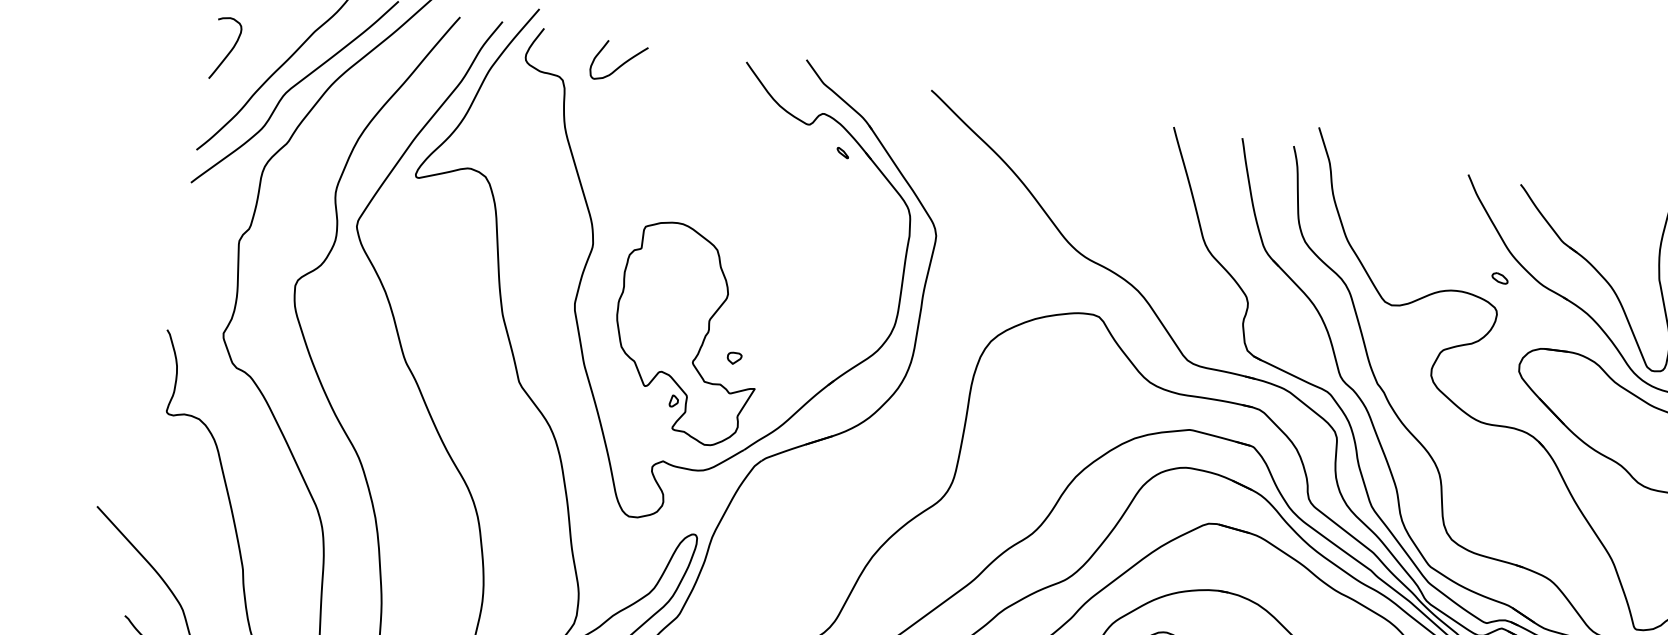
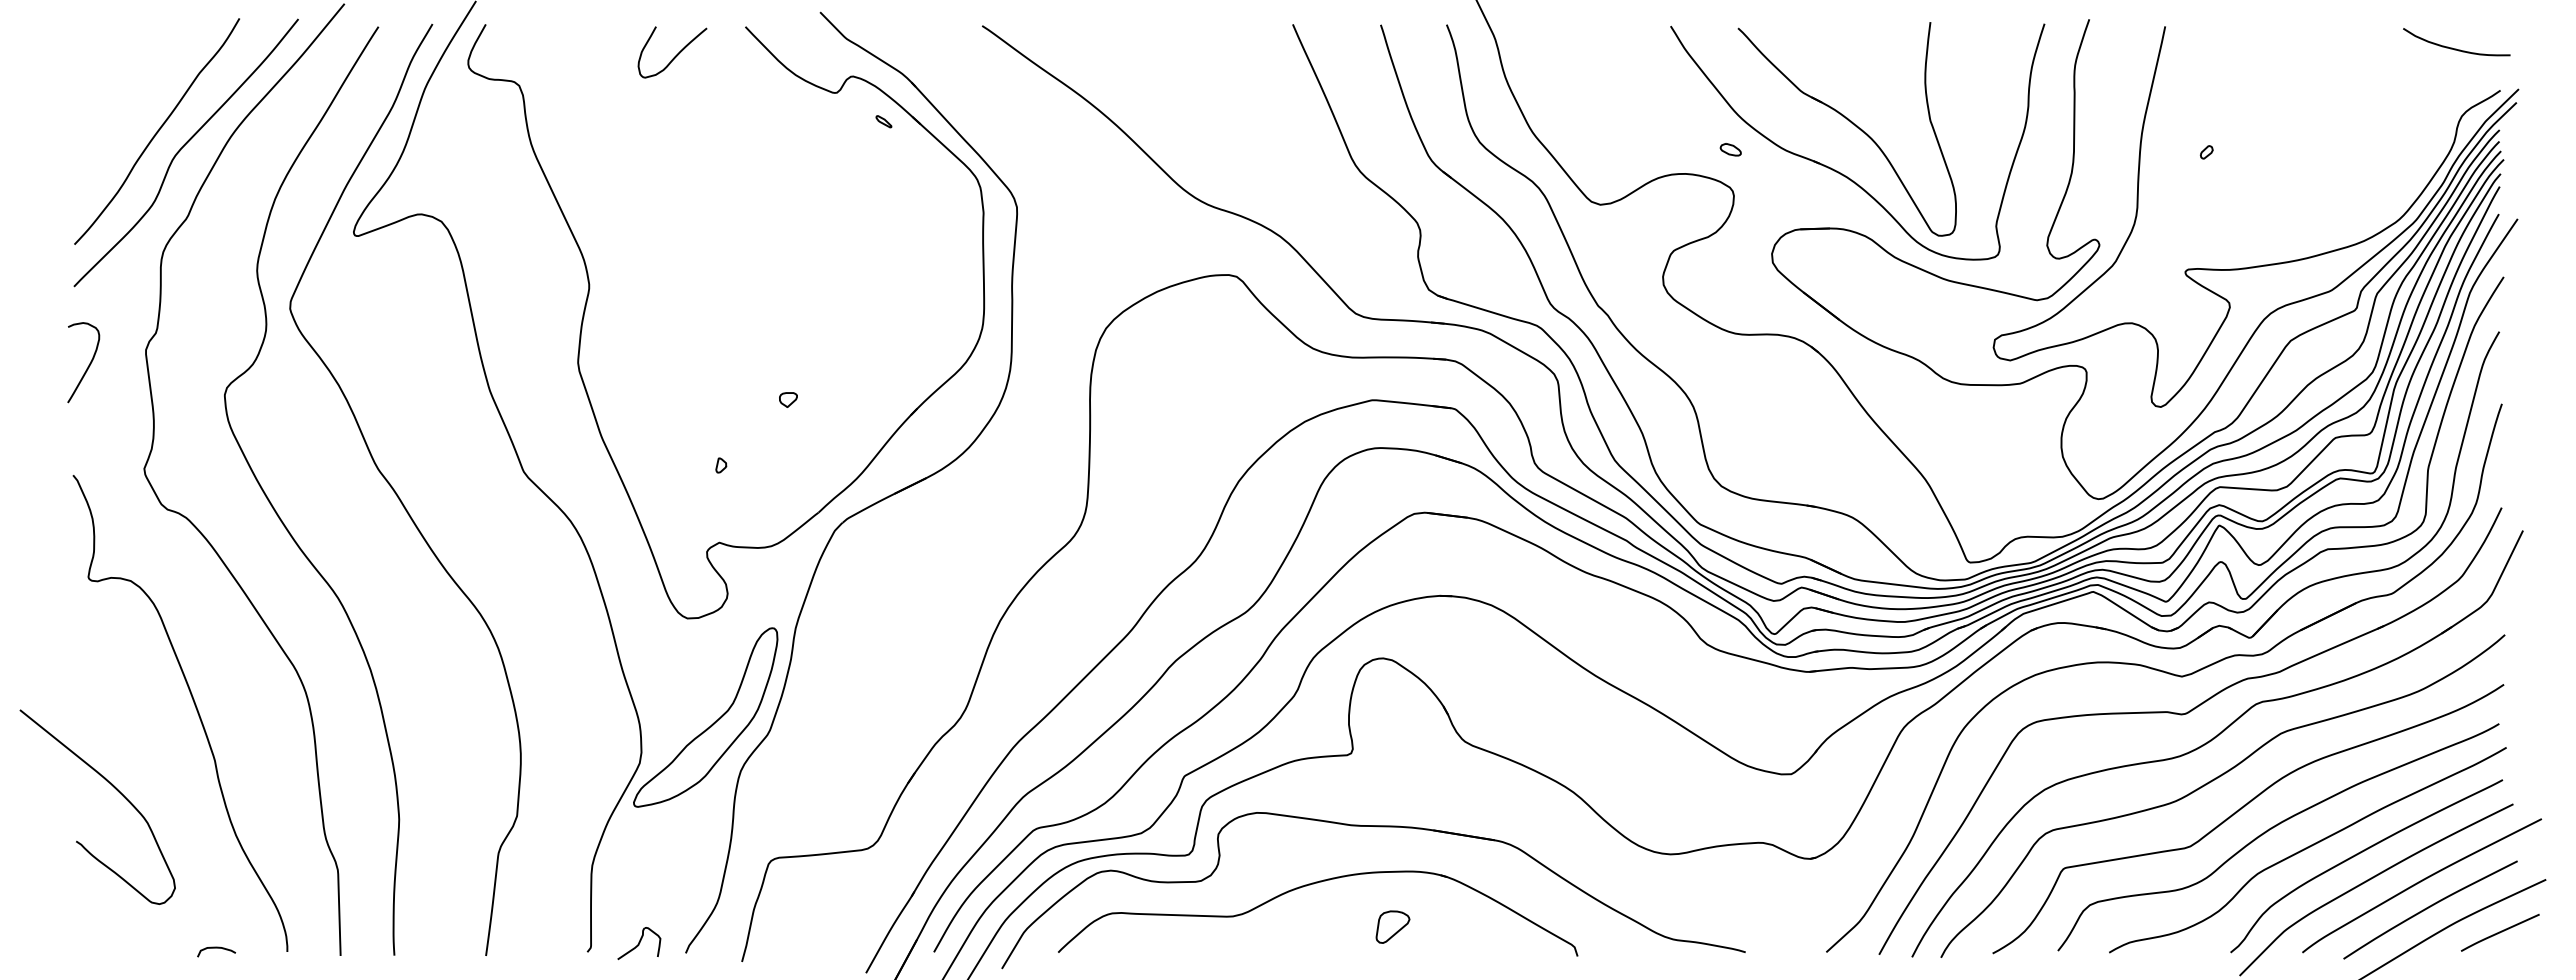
curve: (228, 52) -> (87, 366), moved
curve: (620, 65) -> (675, 55), moved
part: (688, 333) -> (725, 377), removed

